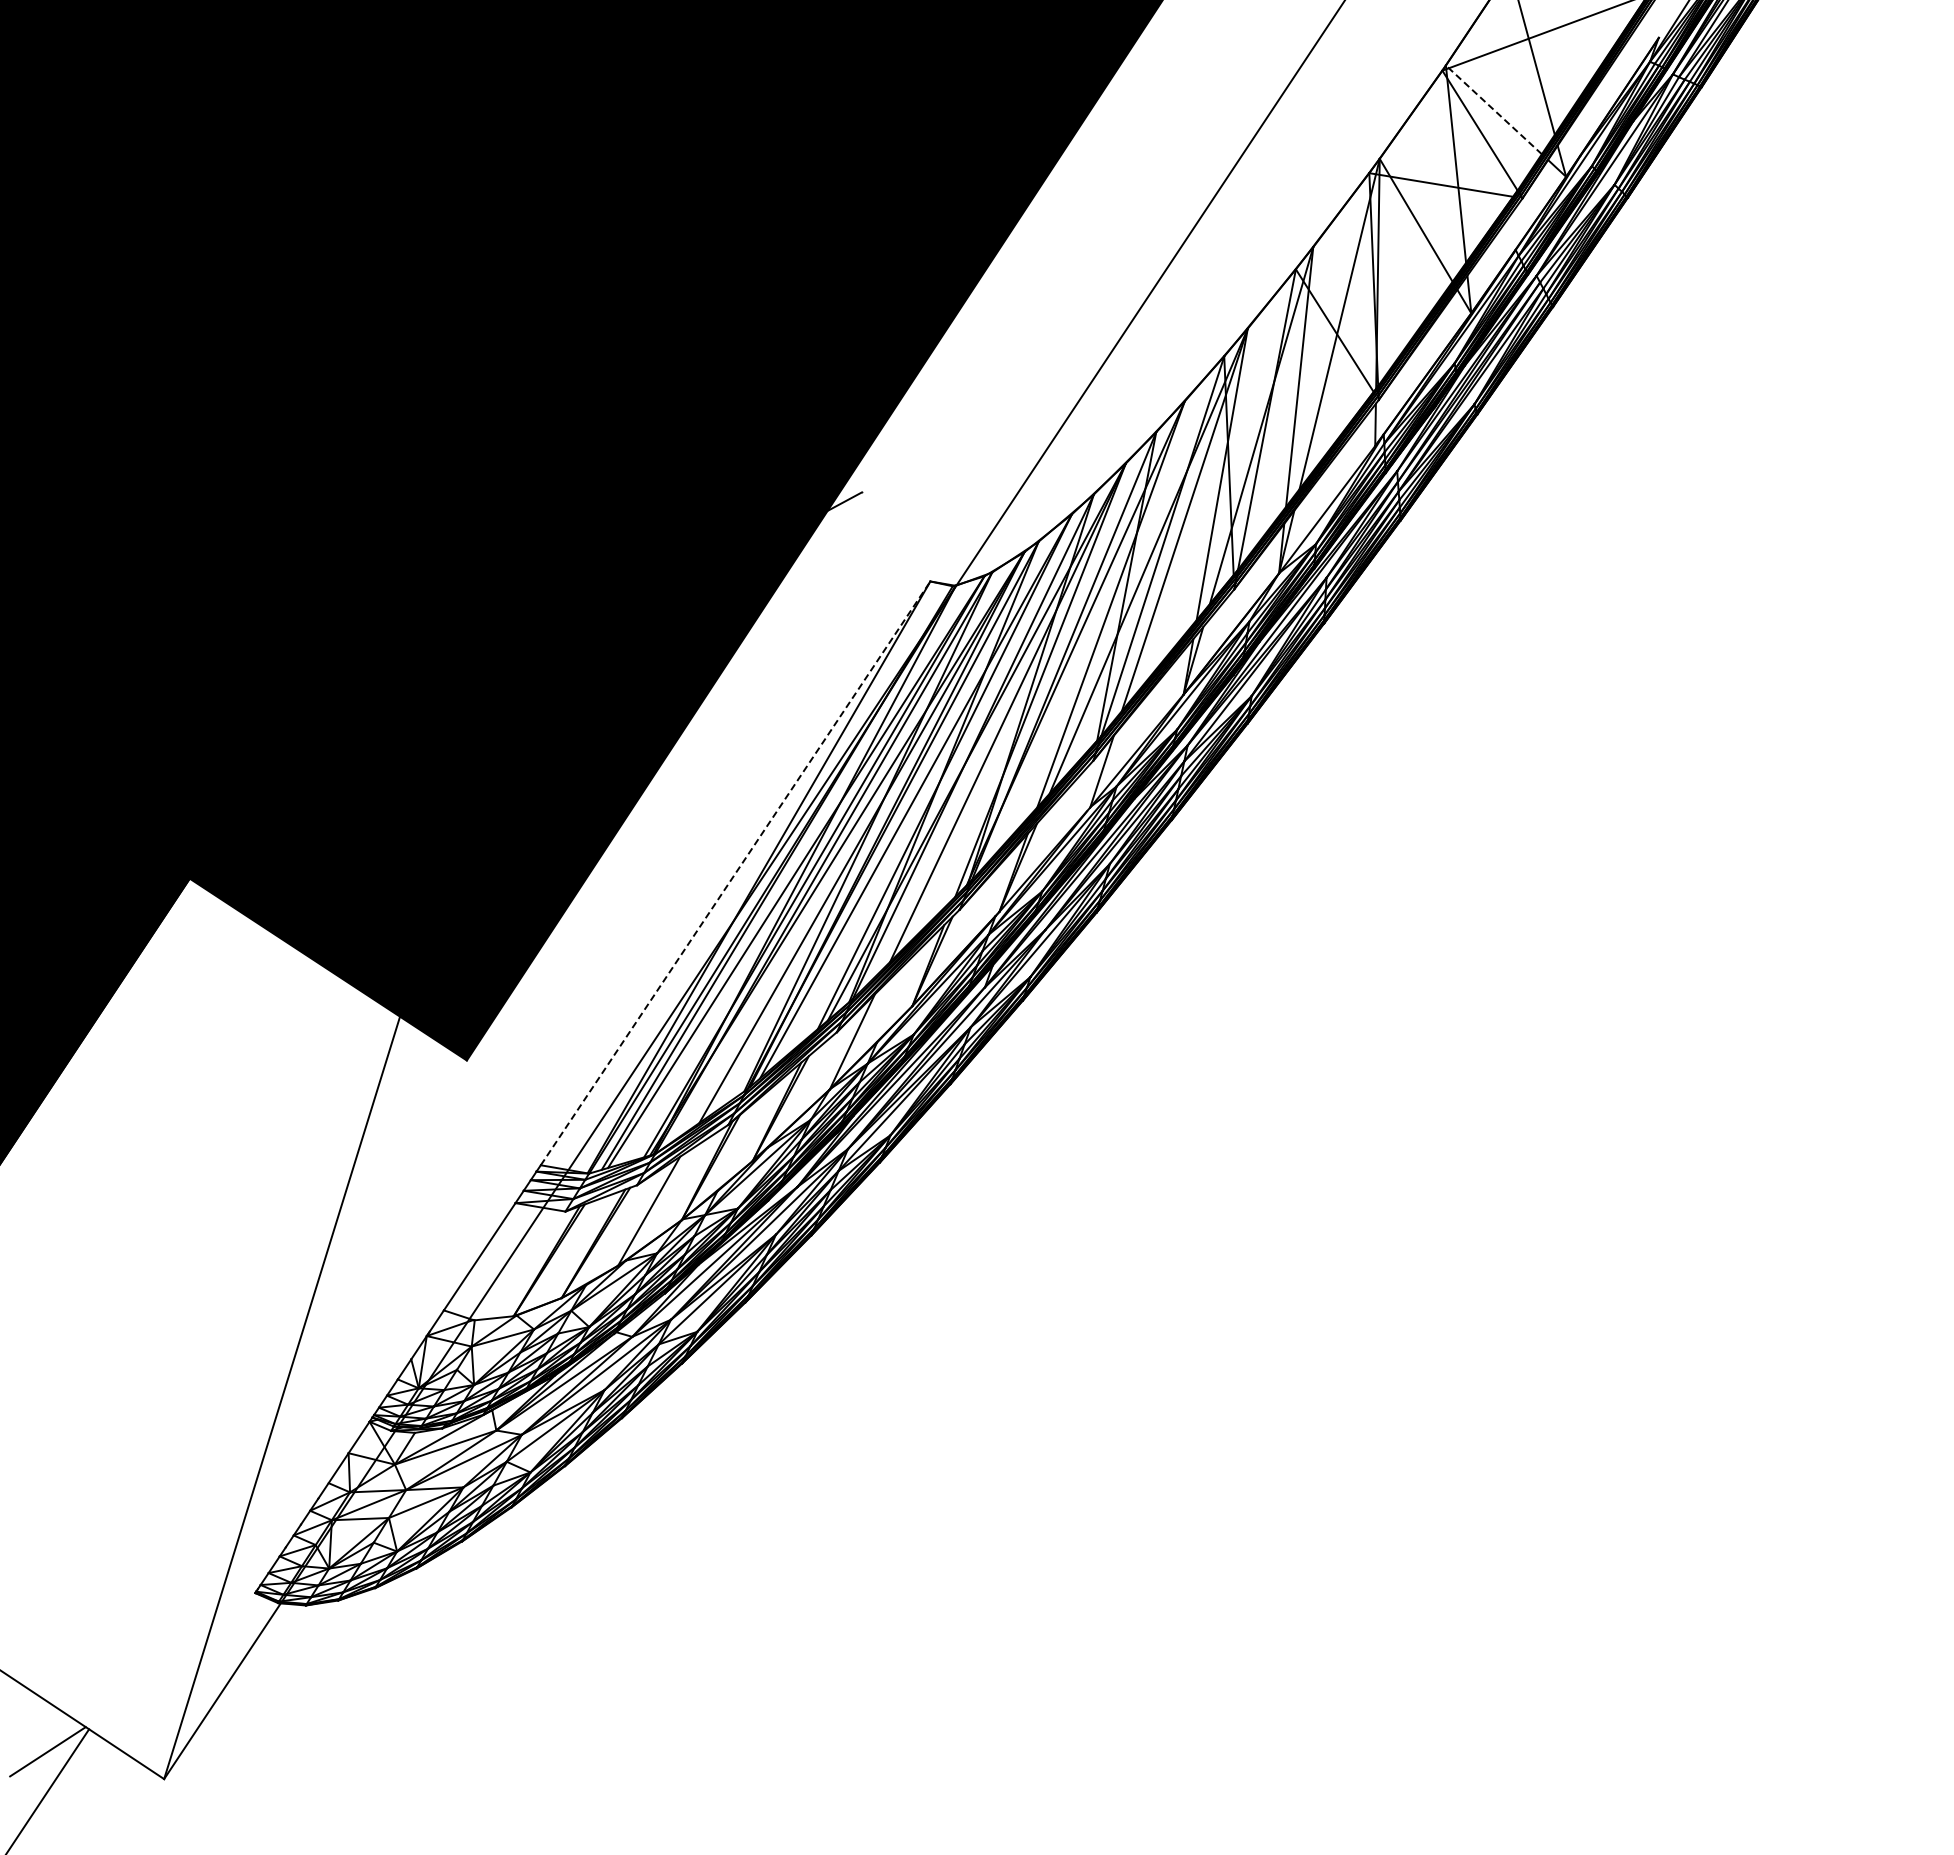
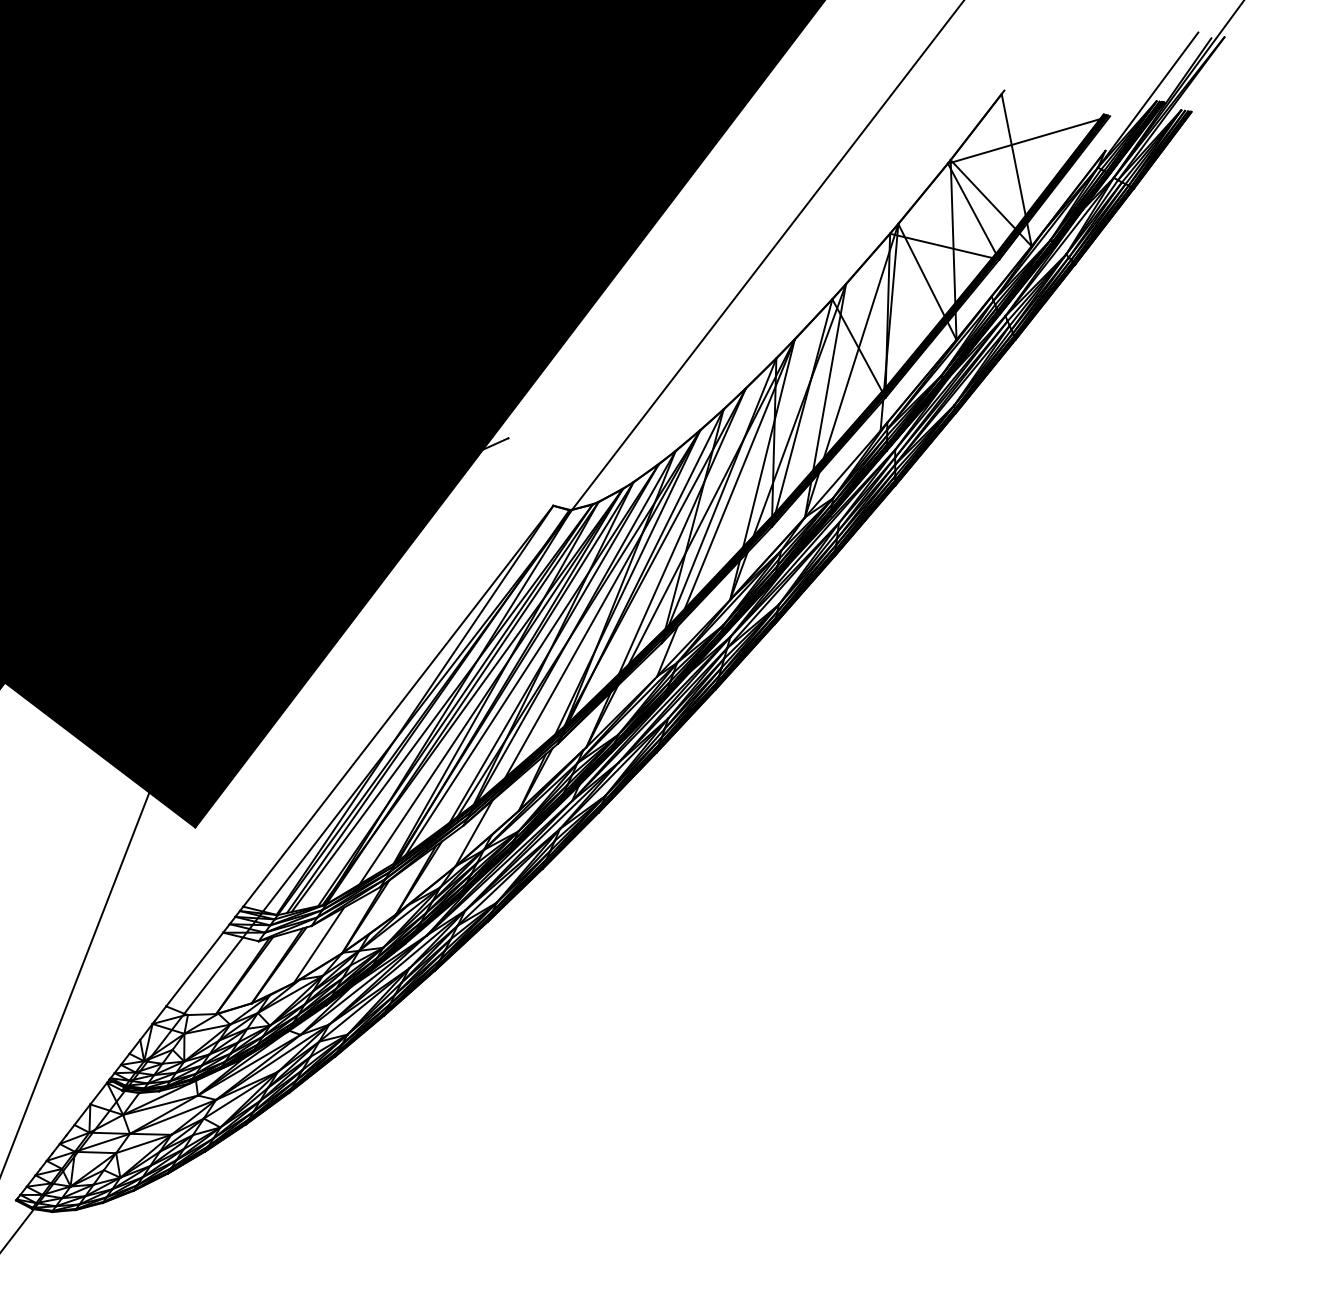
line: (1493, 109) -> (982, 194), dashed -> solid
line: (735, 873) -> (398, 706), dashed -> solid

